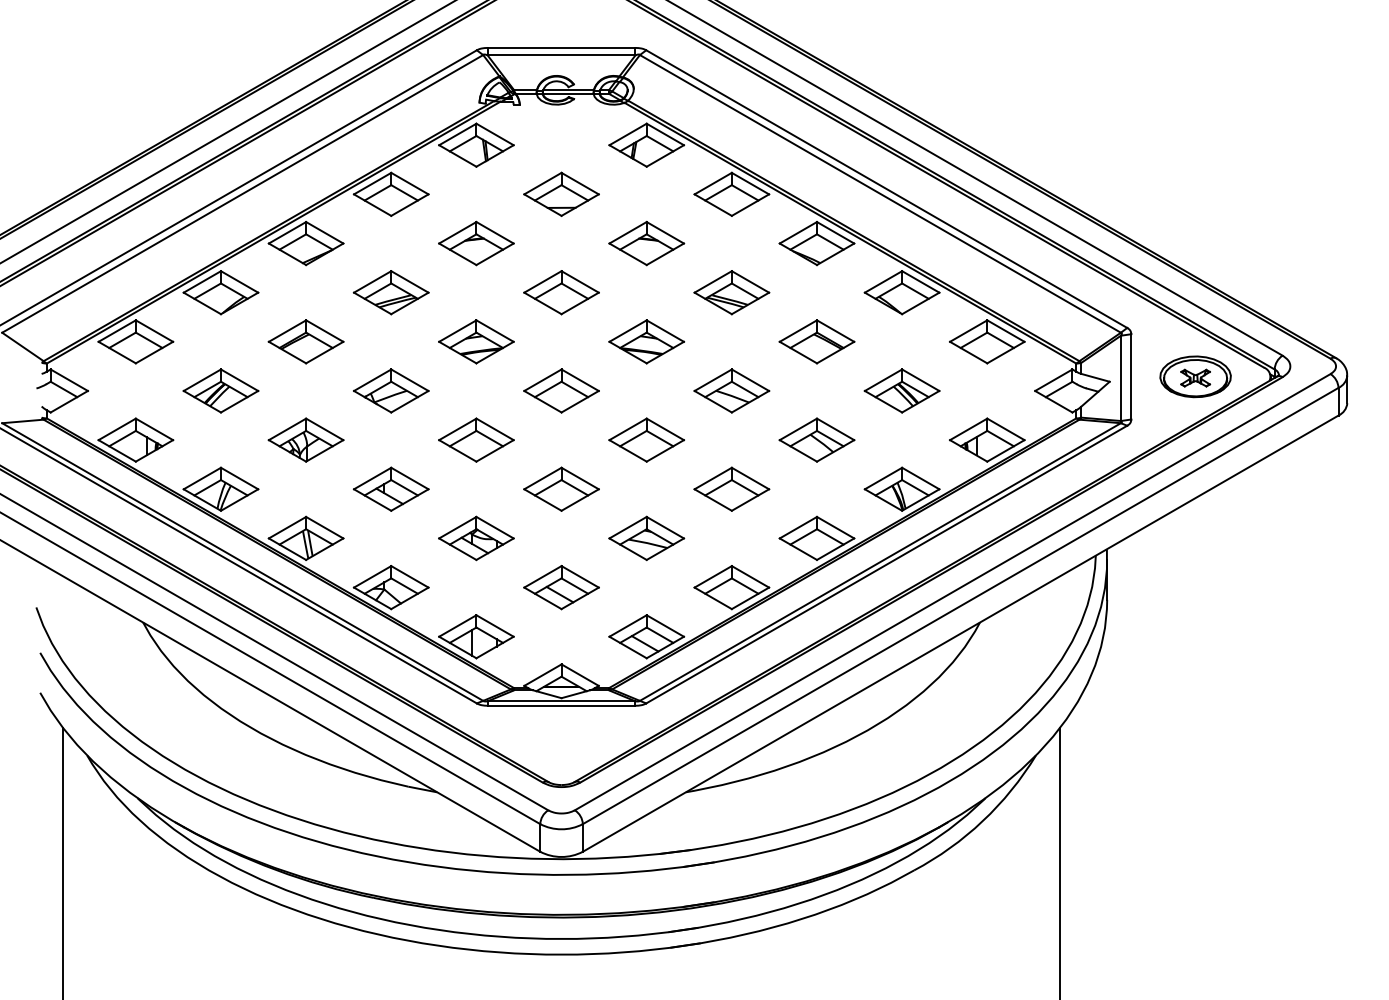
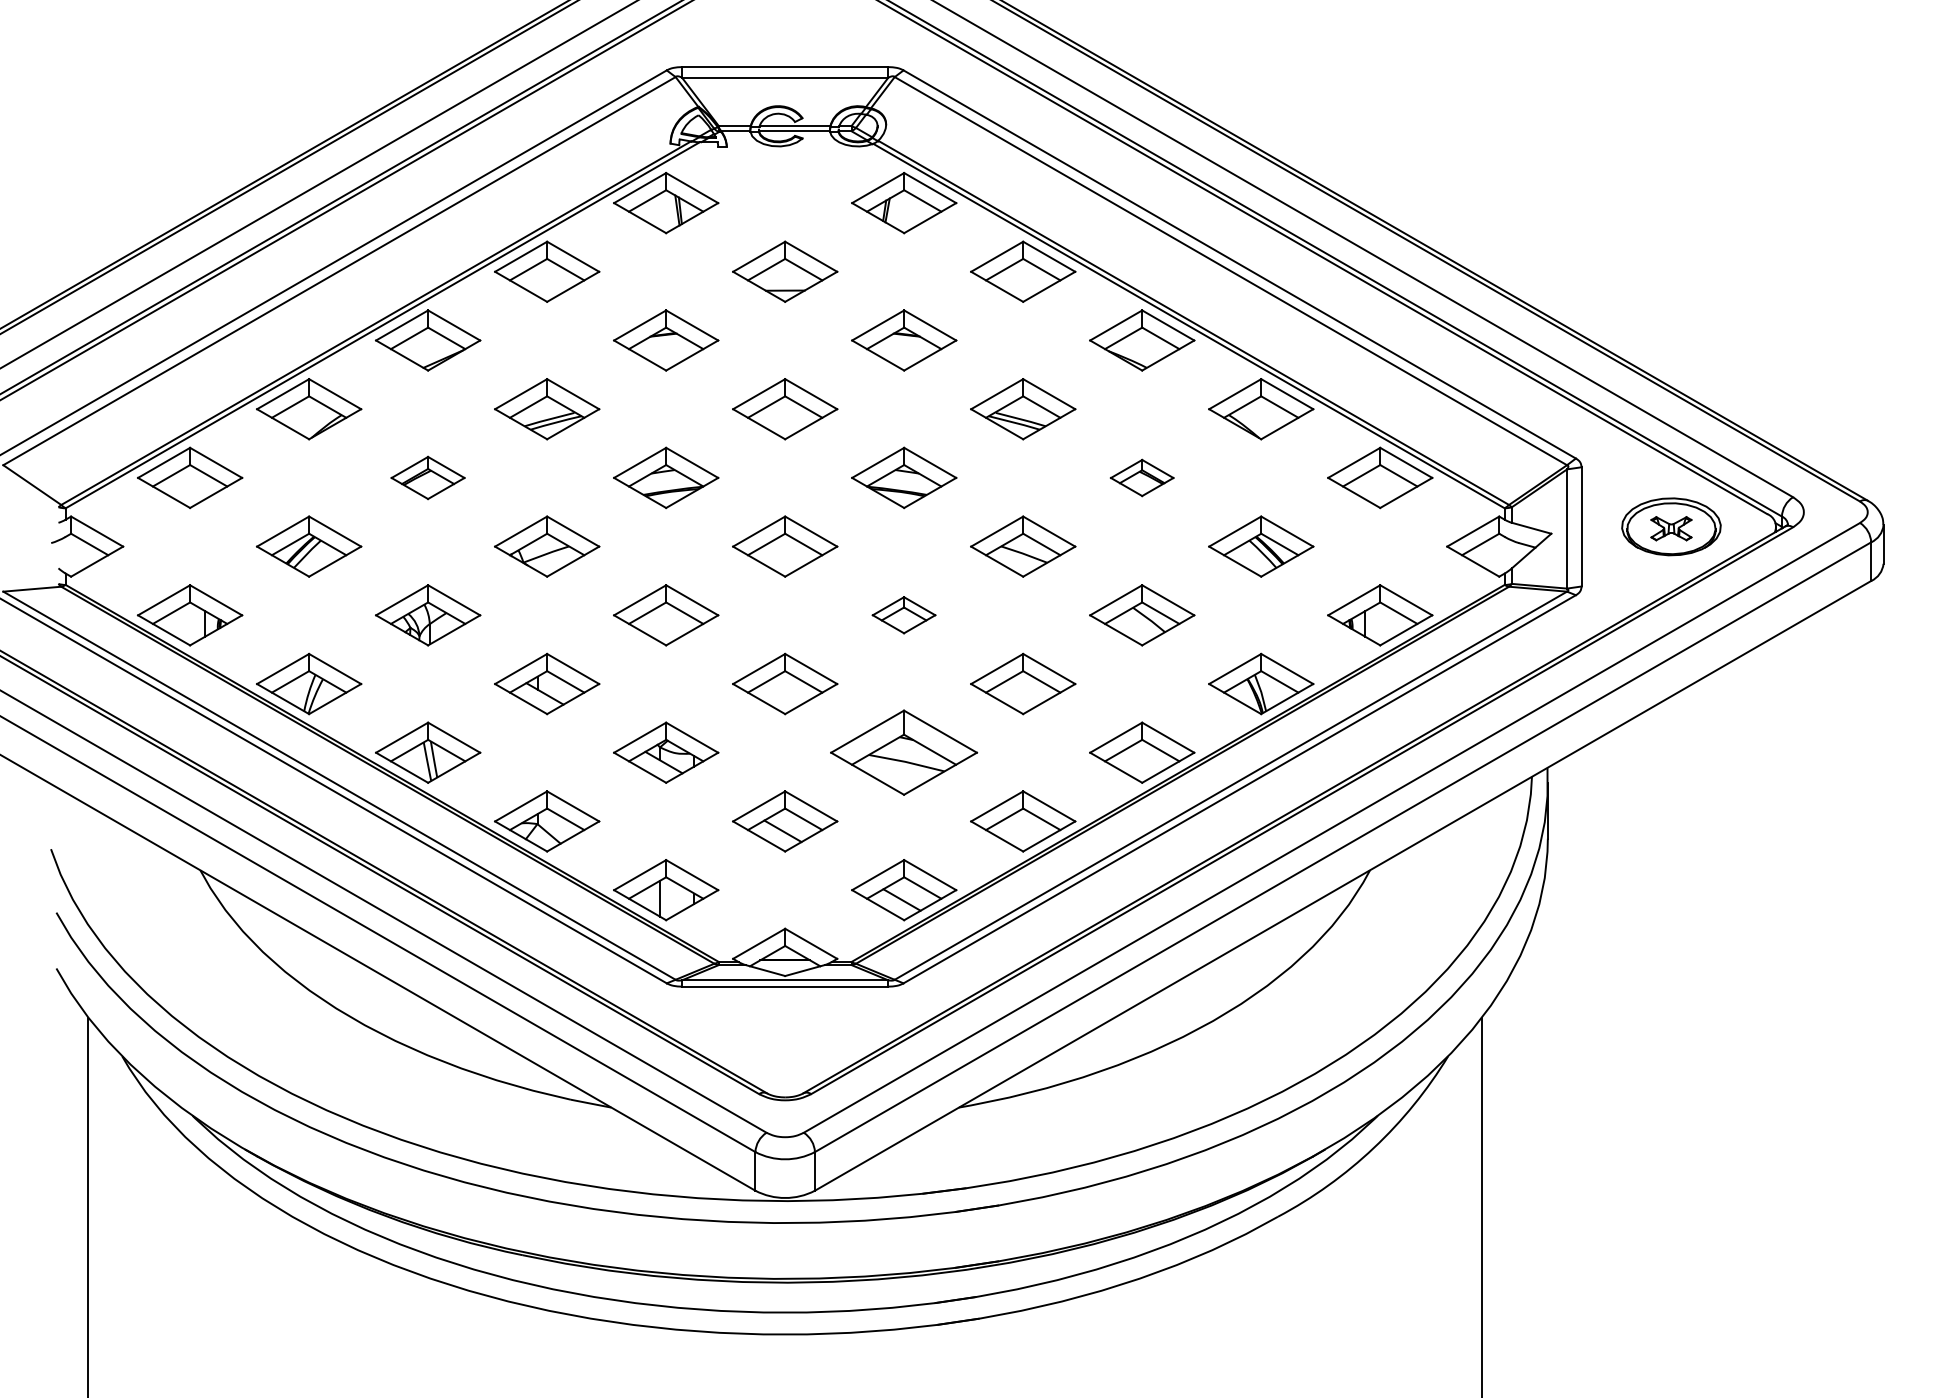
part: (305, 341) -> (427, 477), size x0.7
part: (816, 341) -> (1141, 477), size x0.6
part: (646, 439) -> (903, 614), size x0.6
part: (646, 538) -> (903, 752), size x1.4

